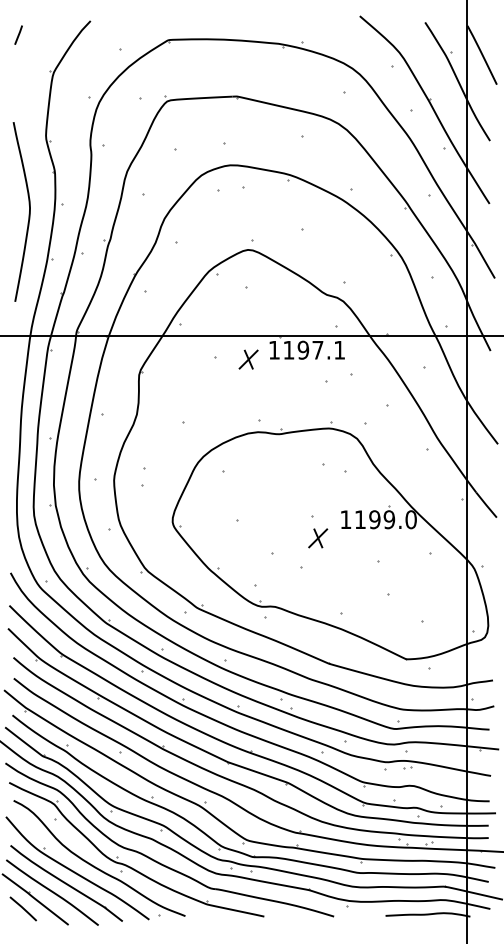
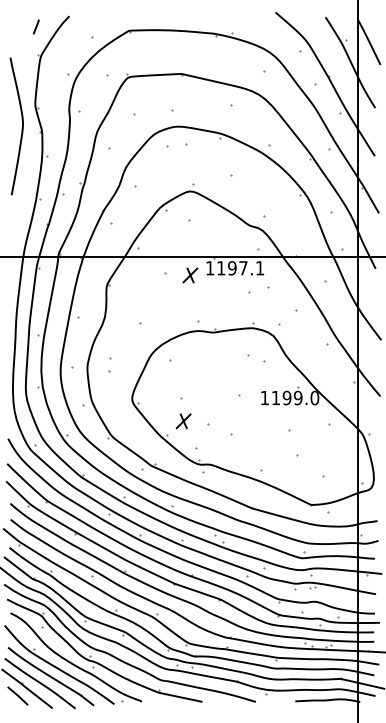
line: (17, 34) -> (35, 26), moved
curve: (28, 214) -> (21, 128), moved
part: (317, 538) -> (183, 421), moved

